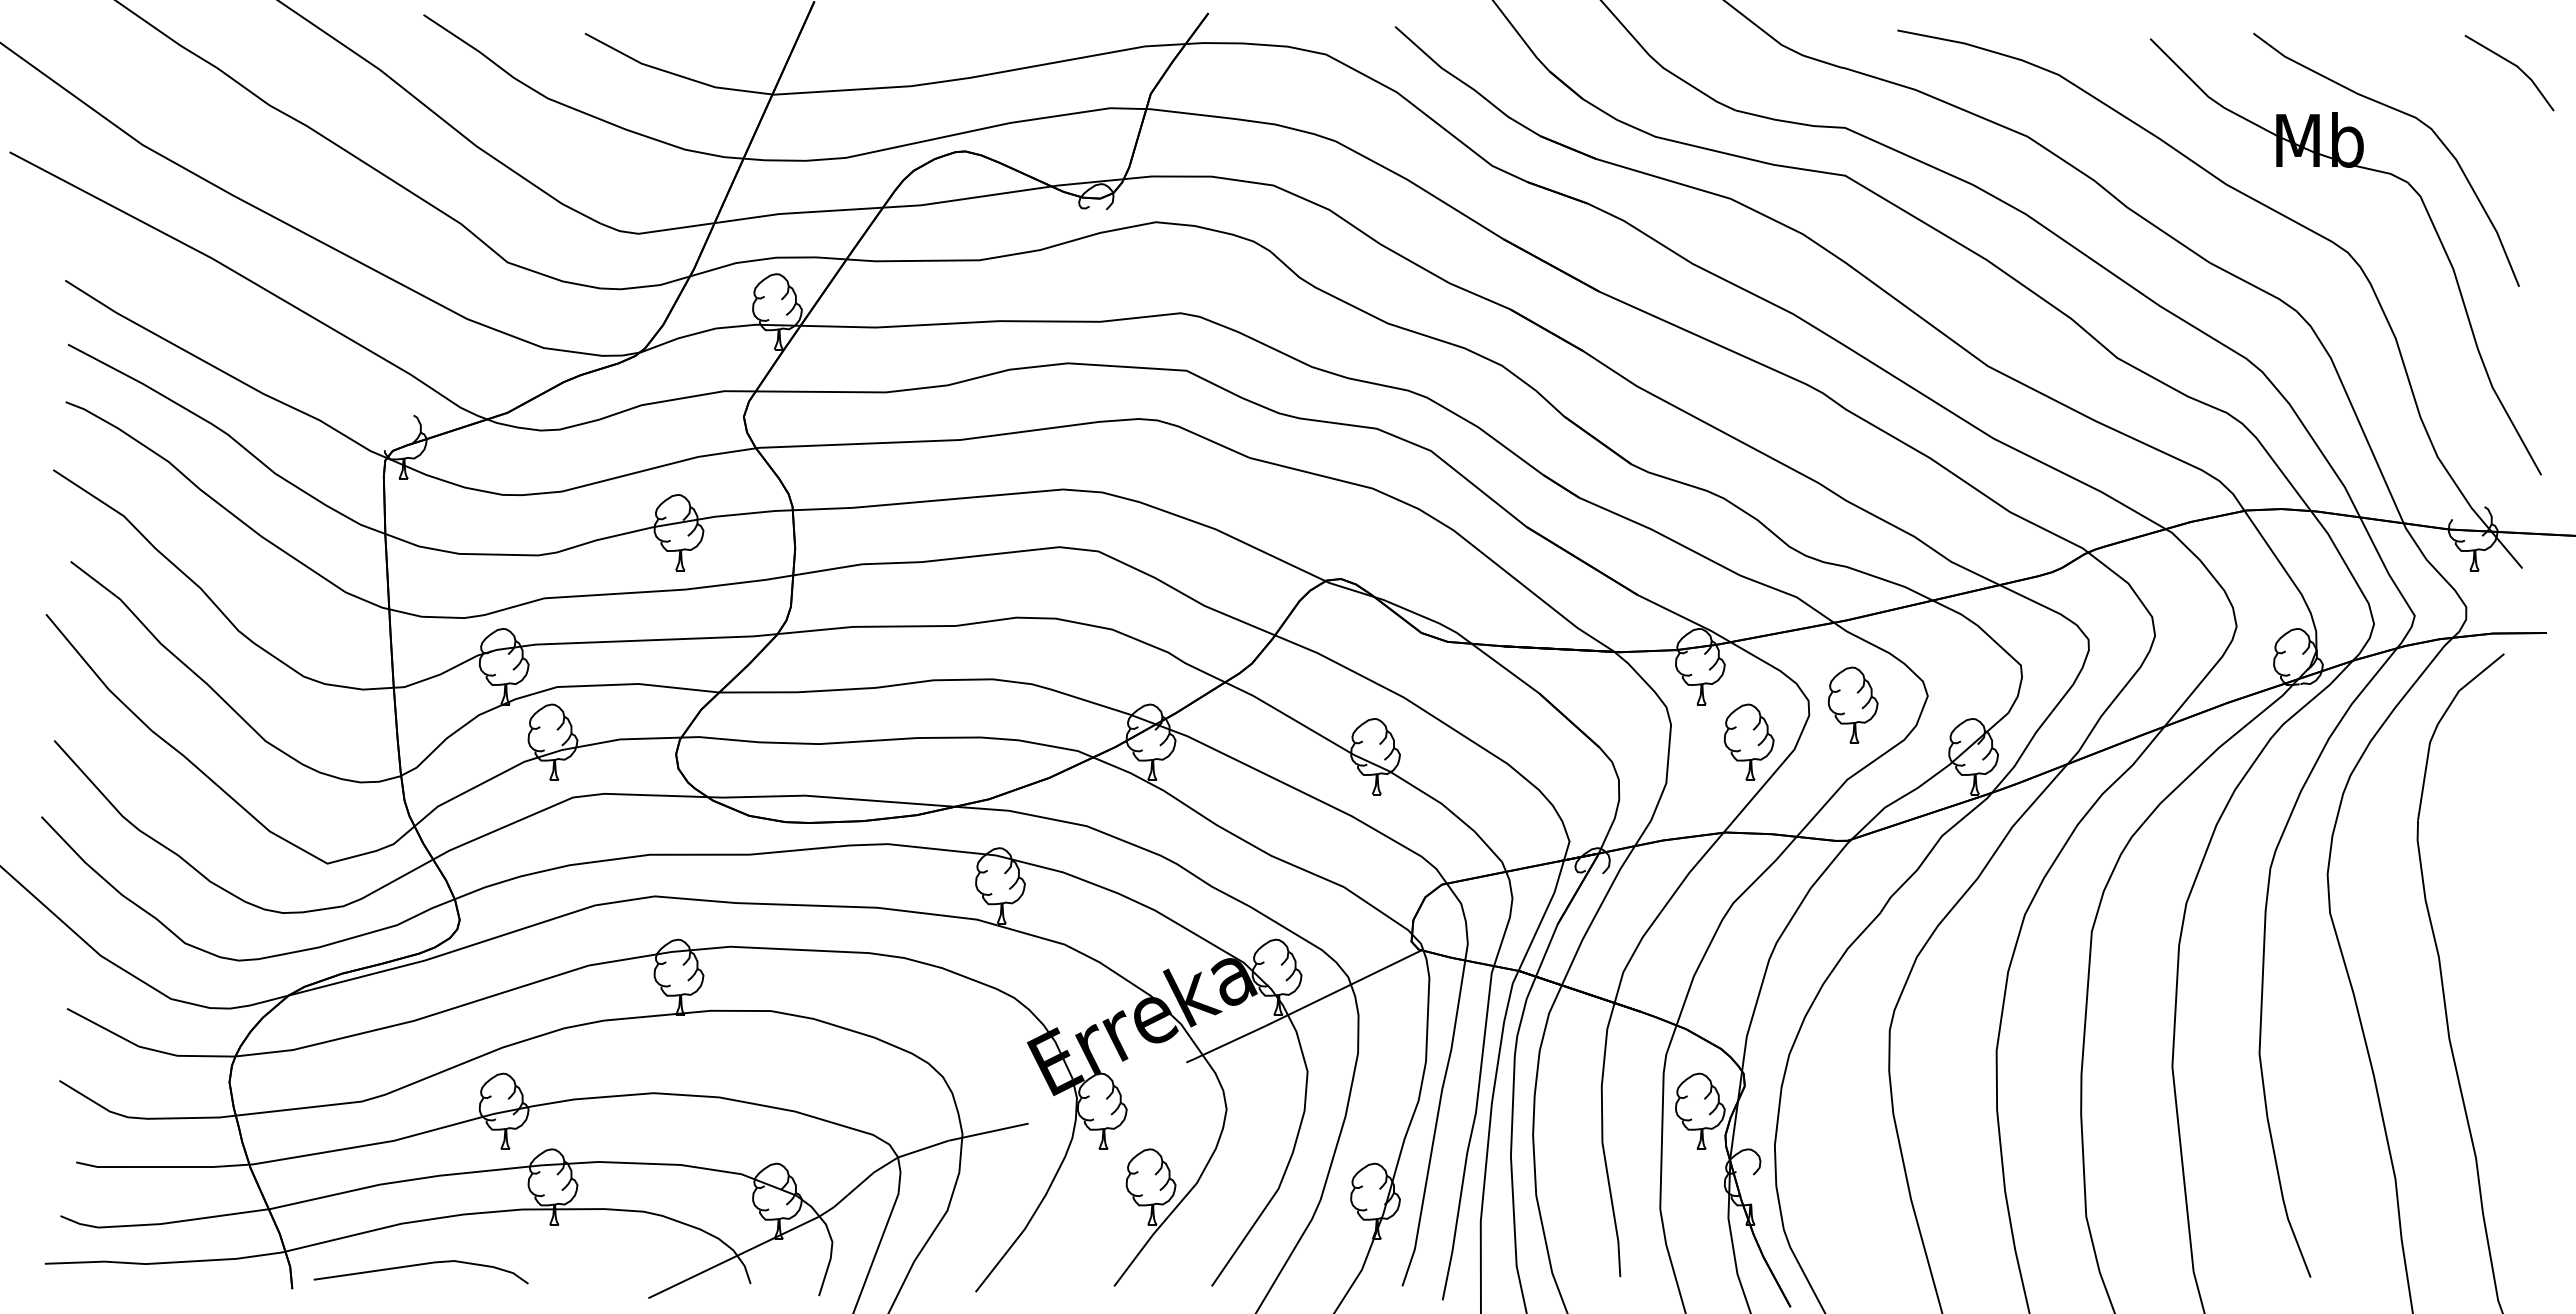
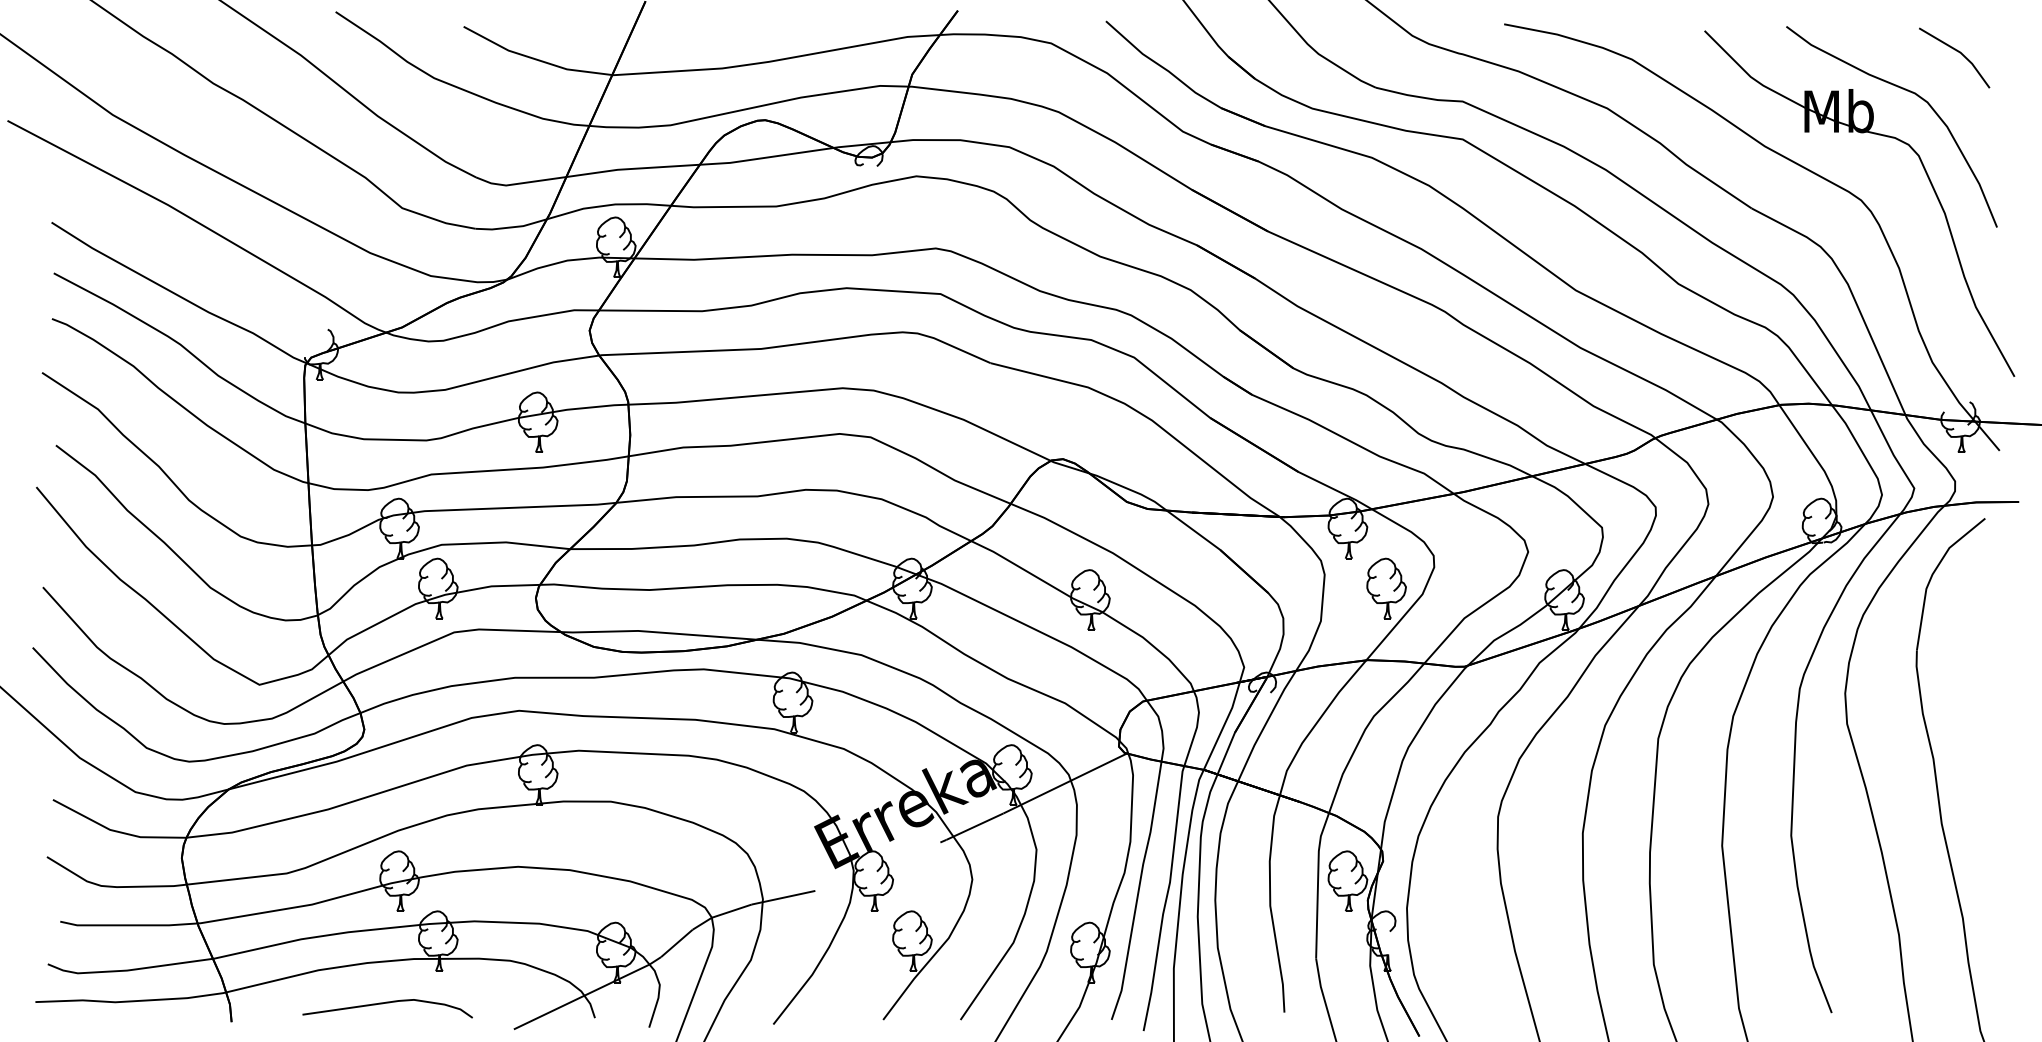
line: (2513, 65) -> (1957, 52), moved
part: (1853, 704) -> (1469, 558), removed
curve: (420, 1265) -> (387, 1003), moved

